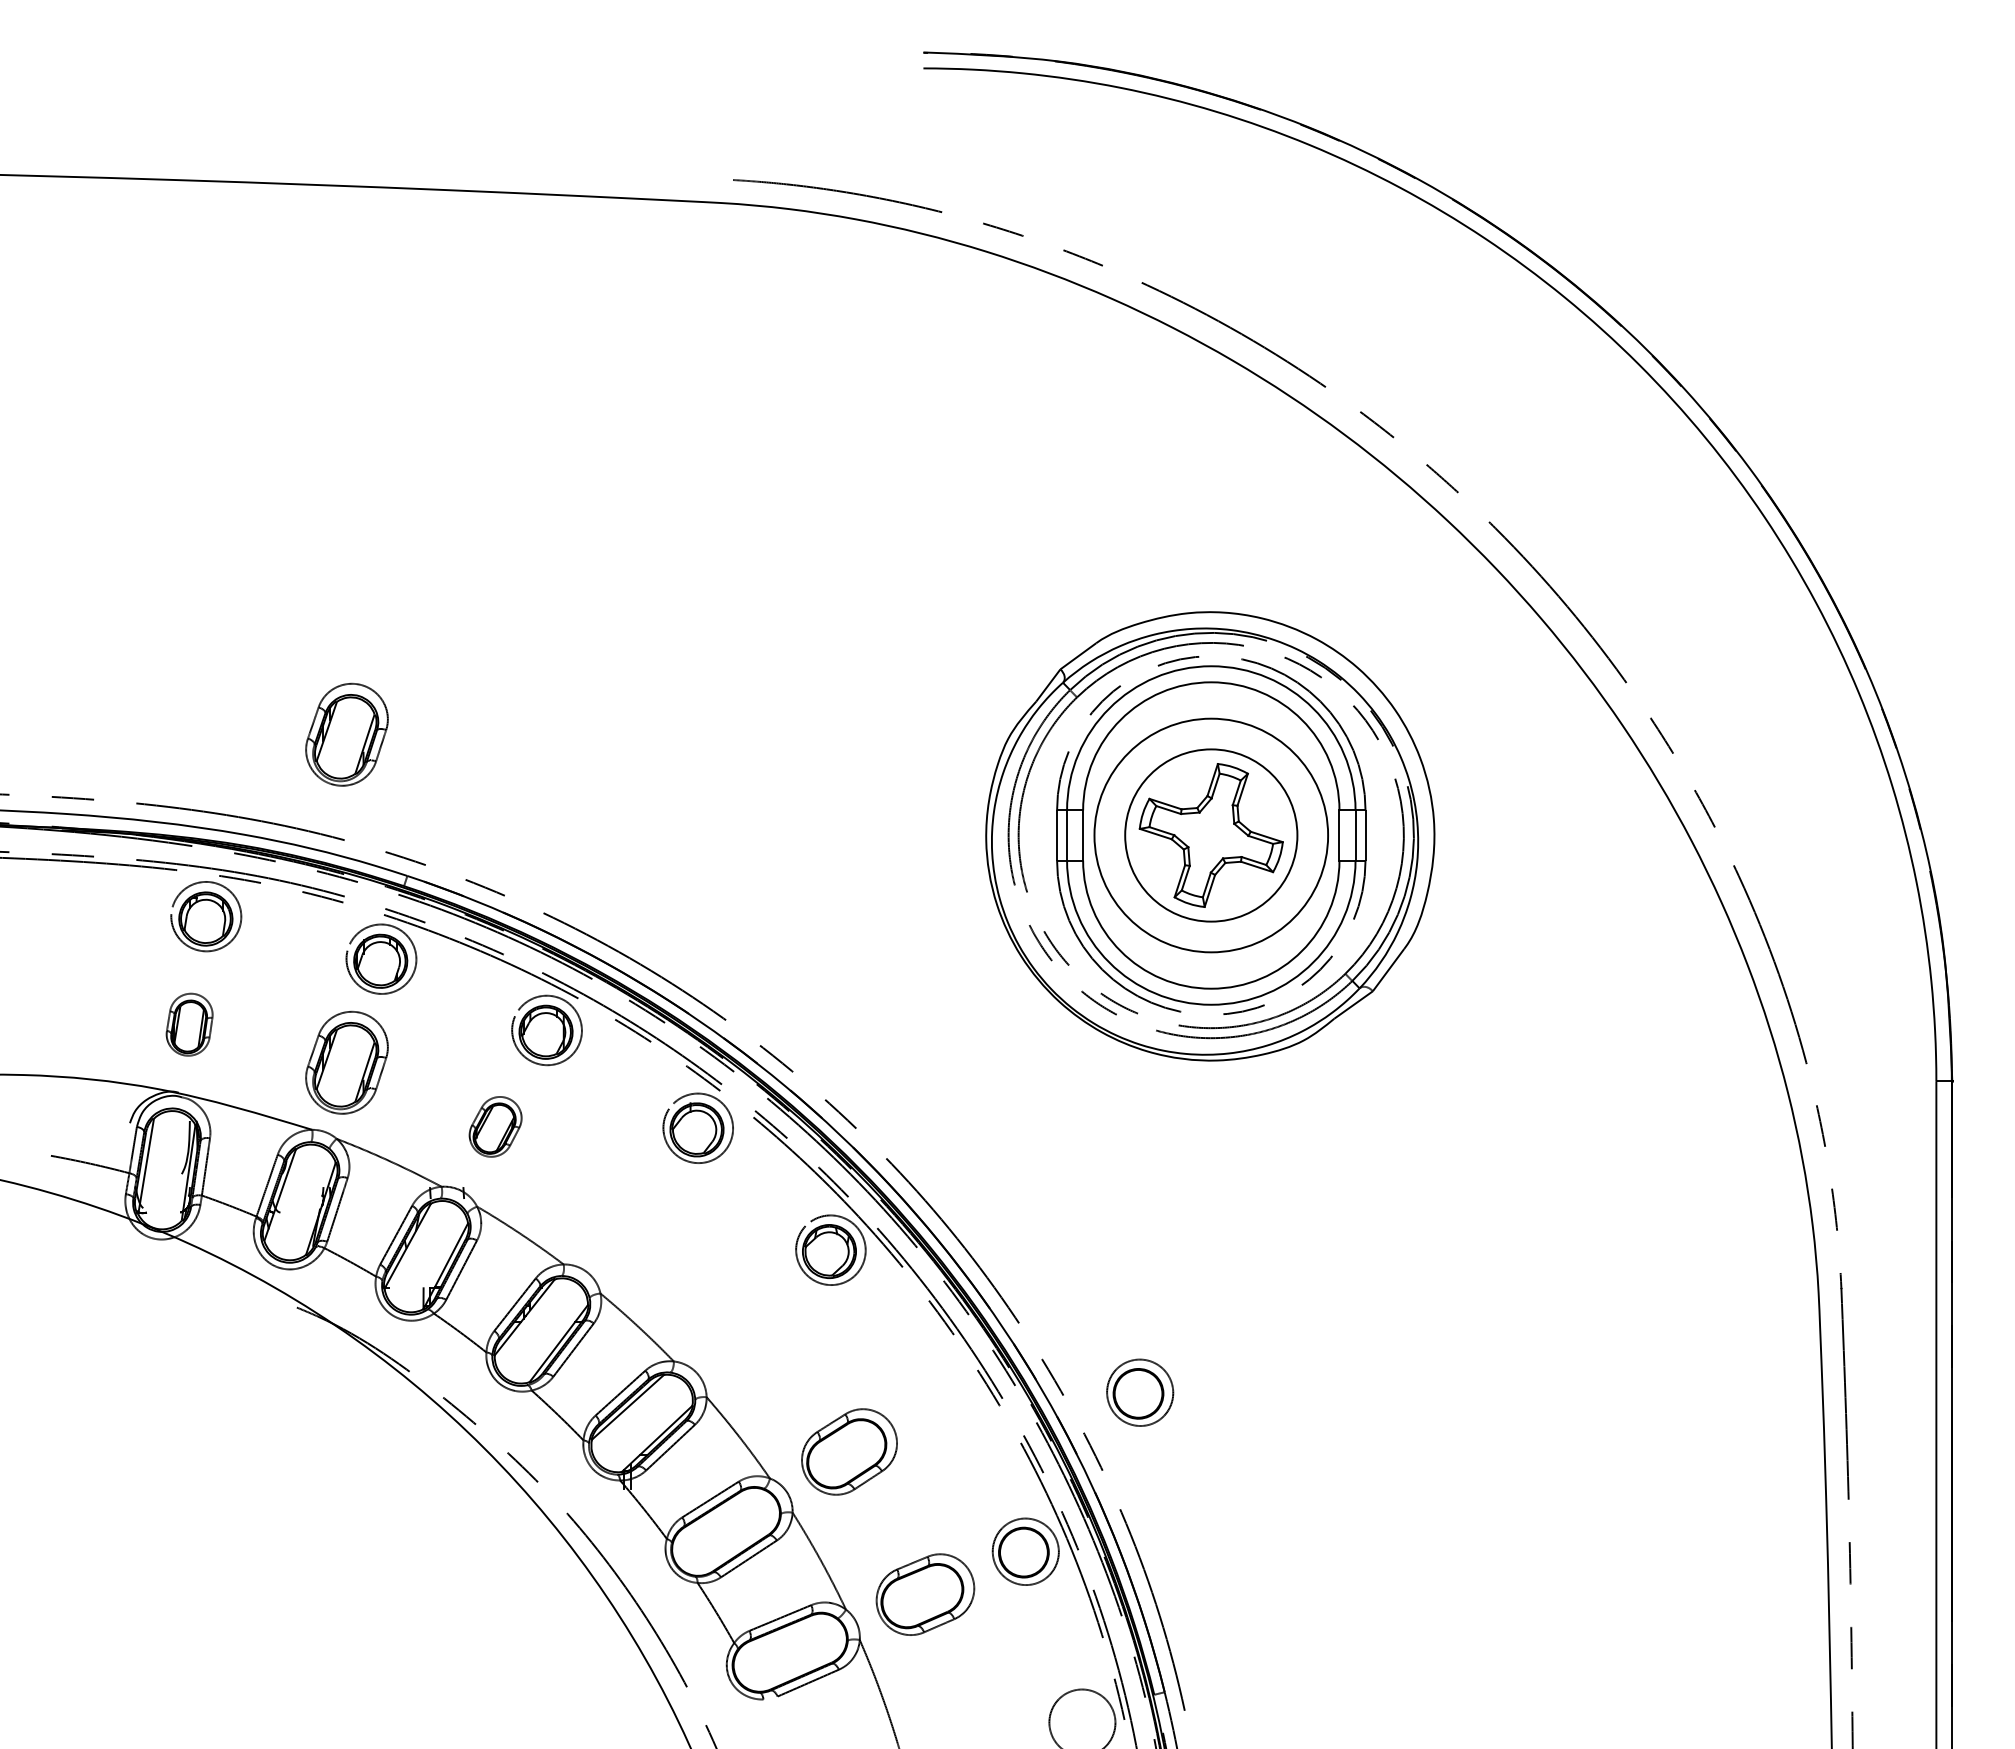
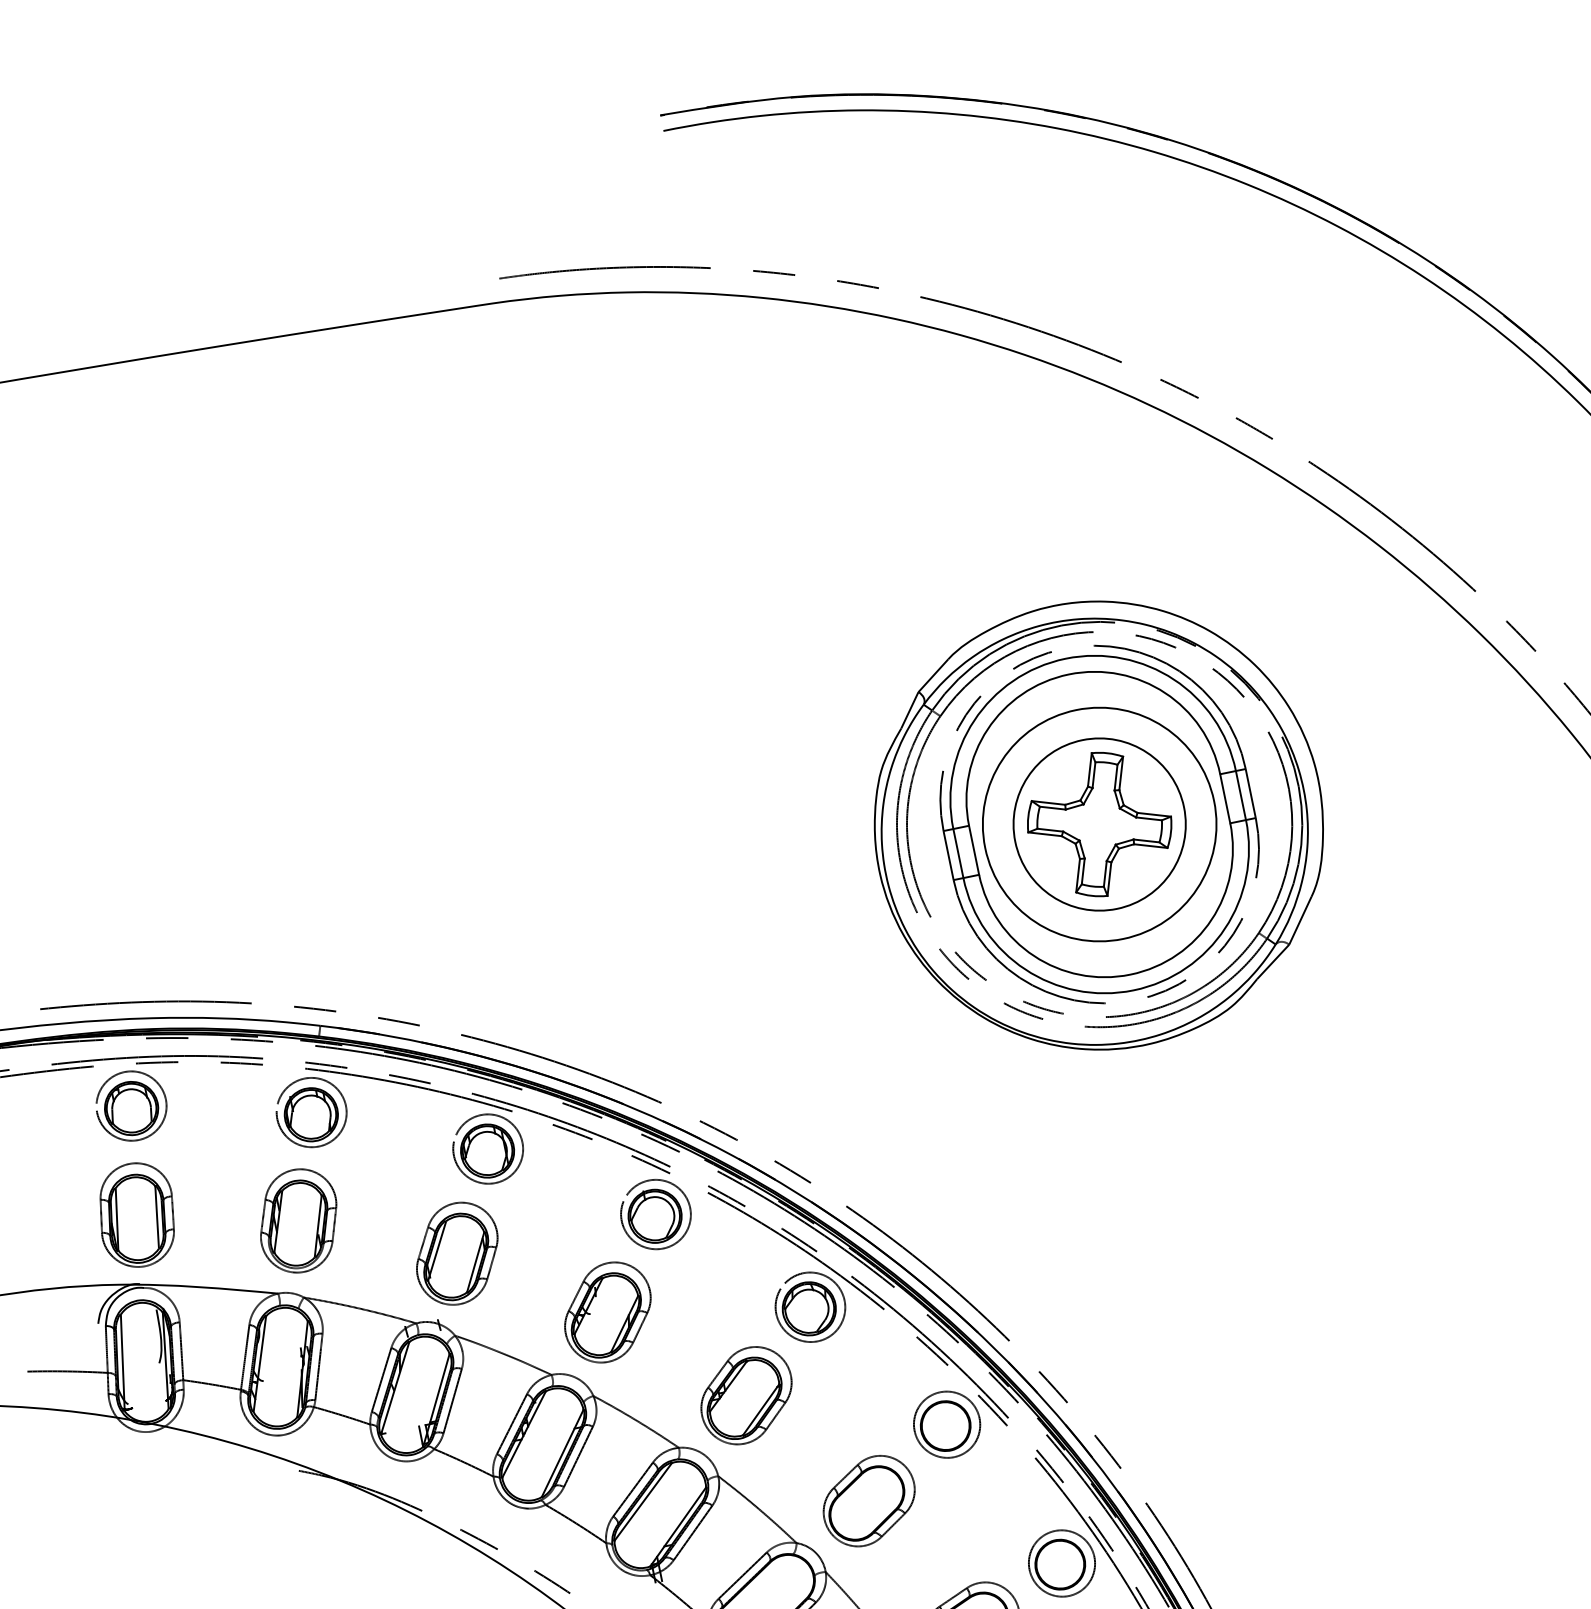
part: (346, 734) -> (232, 899), removed
part: (189, 1024) -> (136, 1215), size x1.67
part: (495, 1126) -> (457, 1253), size x1.67
part: (631, 1214) -> (607, 1312), added
part: (750, 1323) -> (746, 1395), added
part: (1140, 1392) -> (947, 1424), moved

